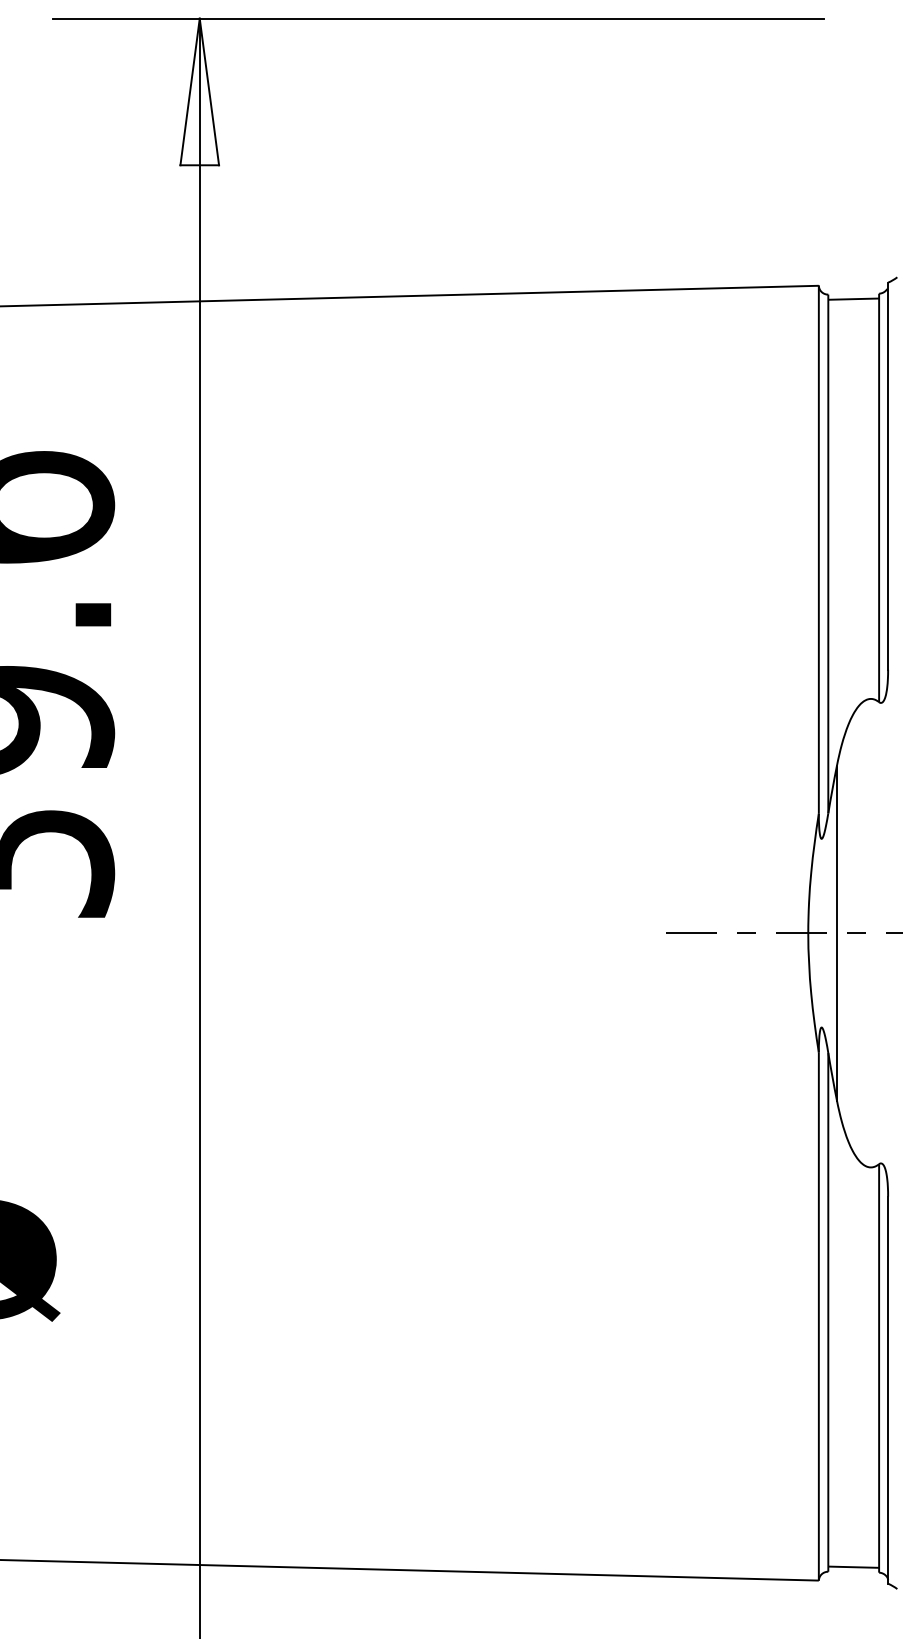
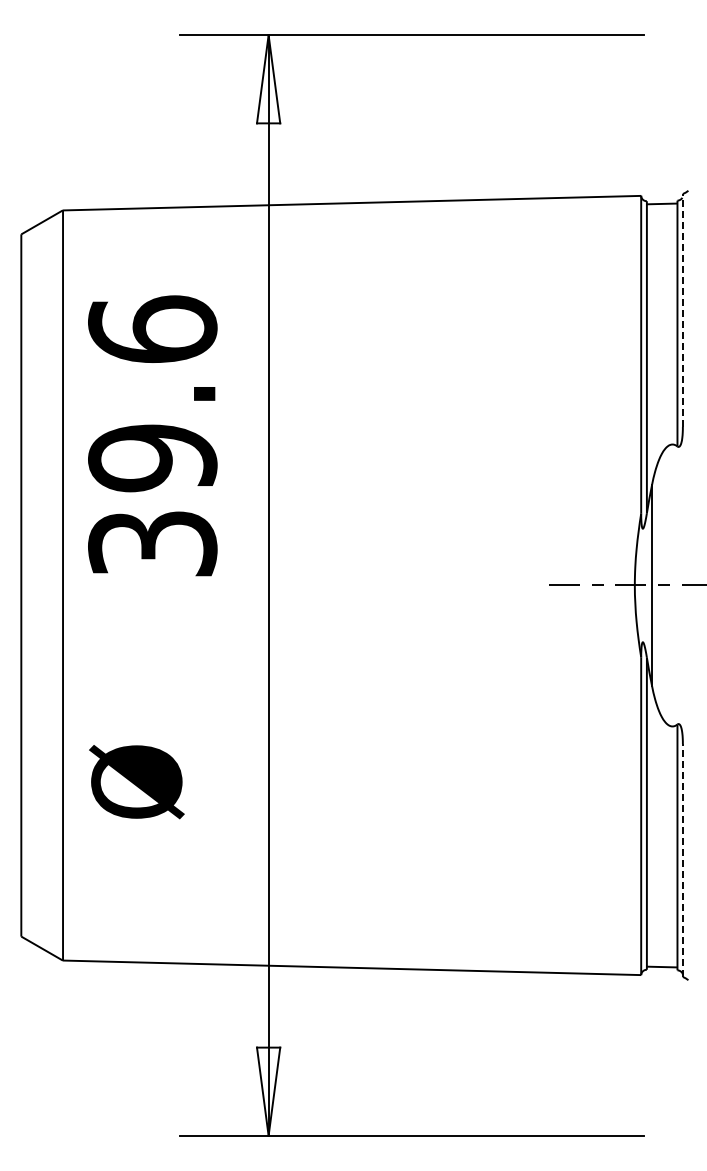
line: (887, 476) -> (682, 310), solid -> dashed
line: (887, 1388) -> (682, 859), solid -> dashed

